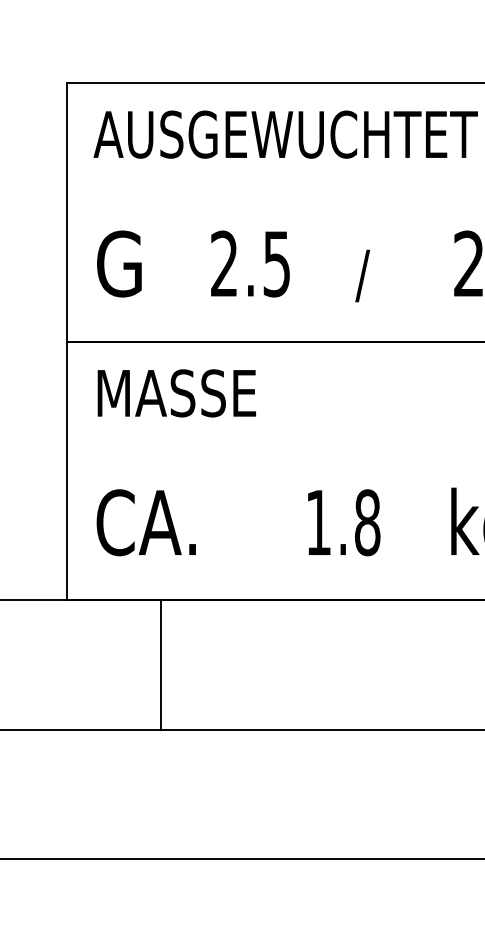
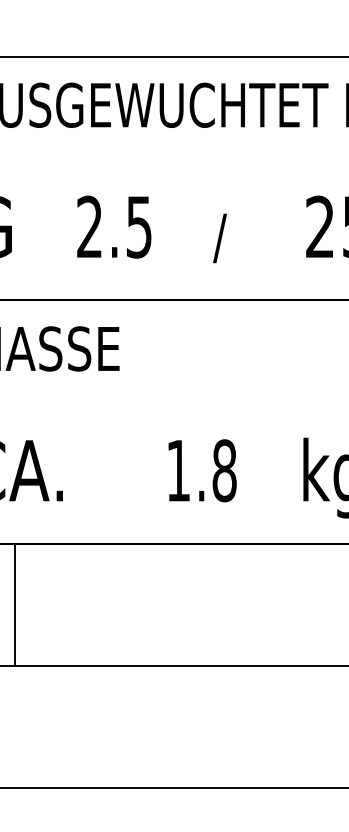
line: (160, 664) -> (14, 604), moved

